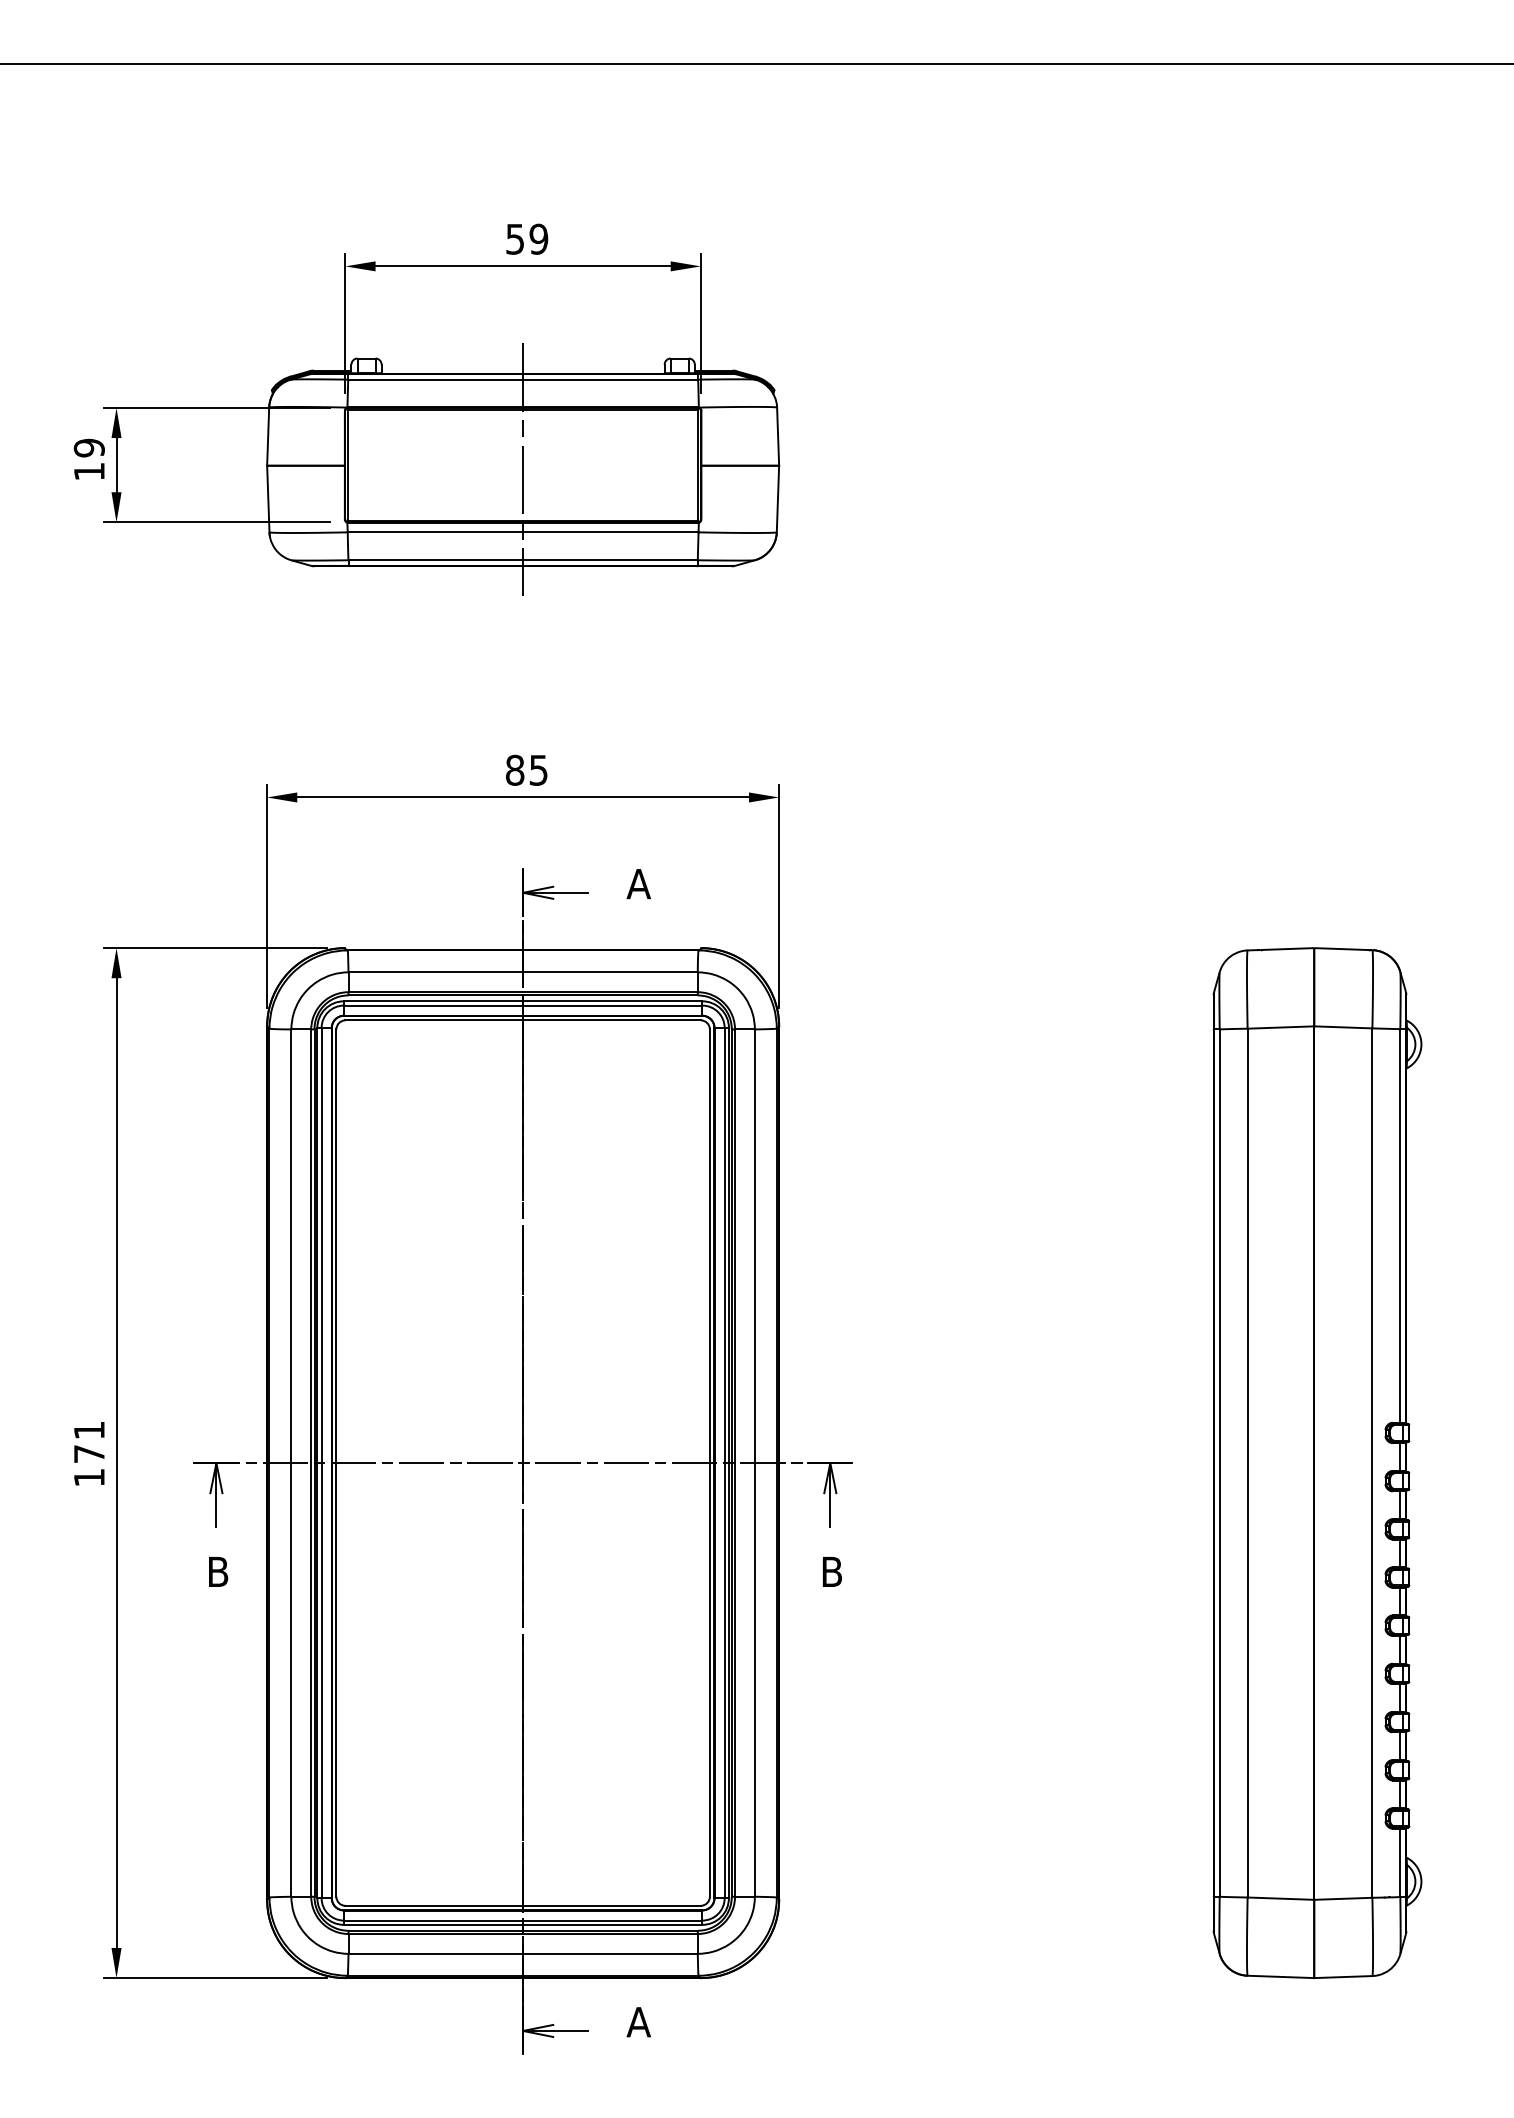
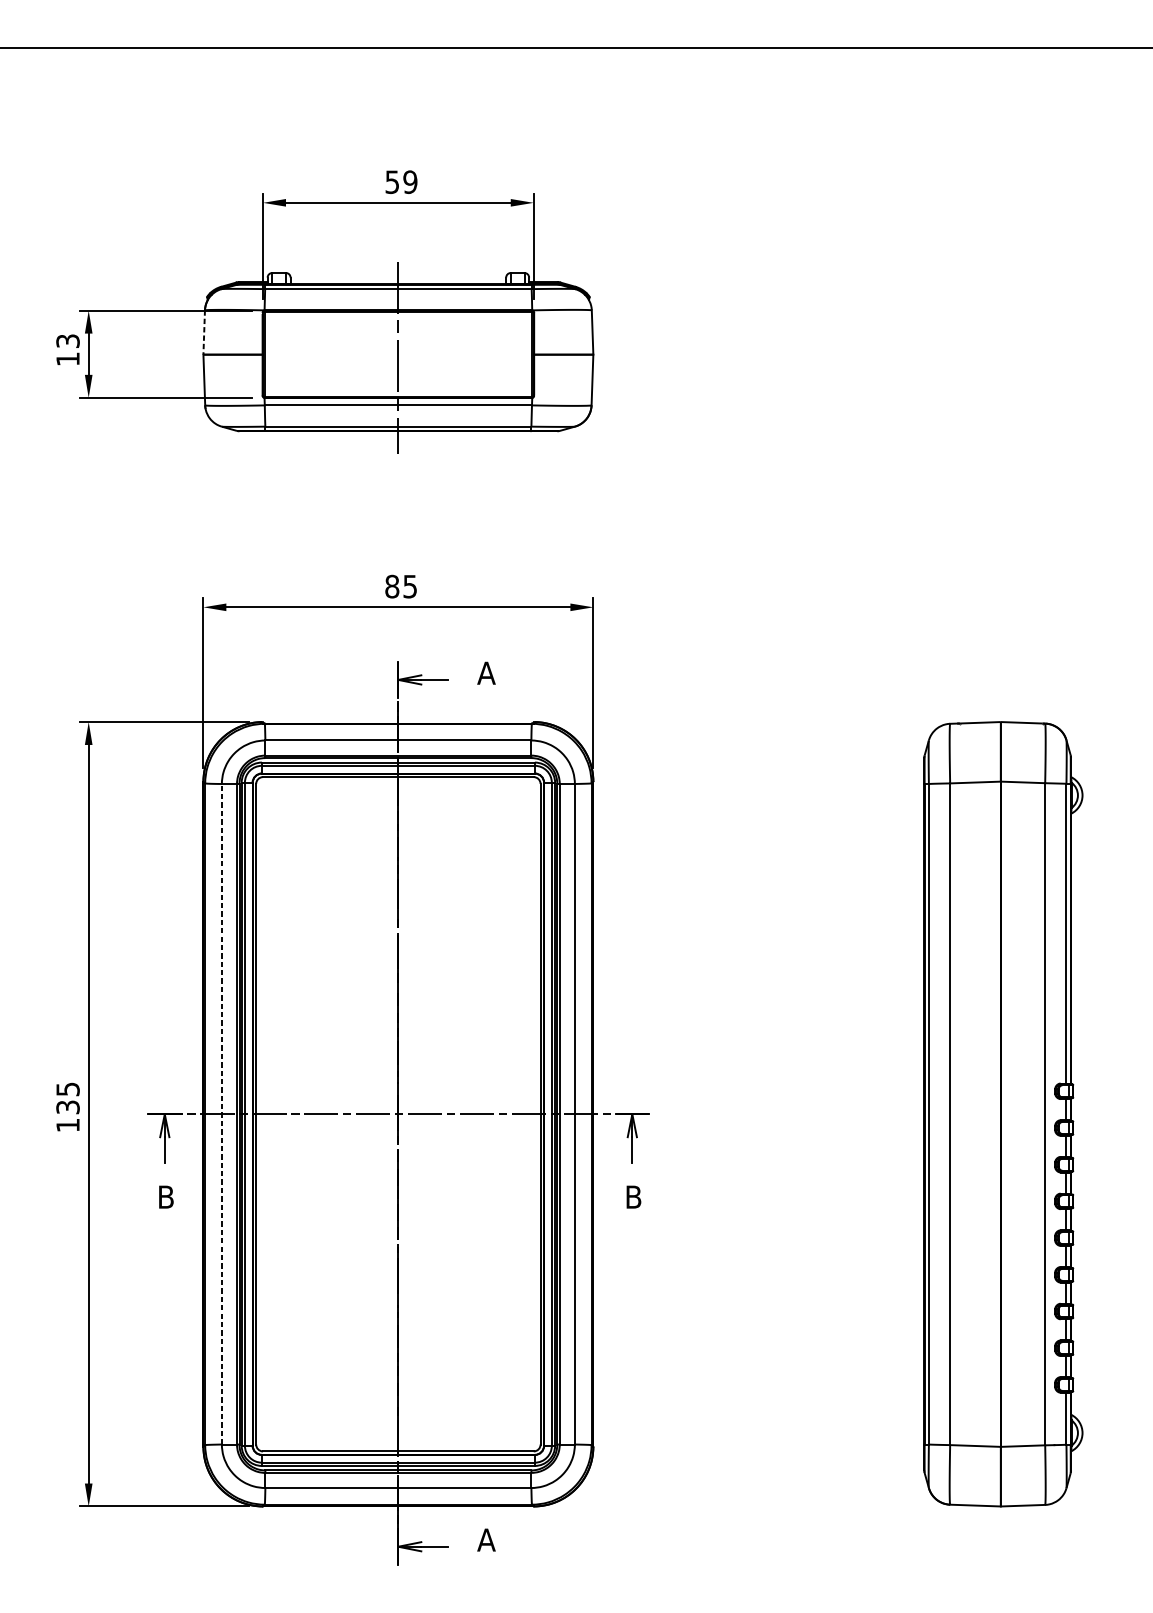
line: (268, 437) -> (204, 333), solid -> dashed
text: (89, 447) -> (68, 340), 19 -> 13
text: (88, 1441) -> (67, 1097), 171 -> 135
line: (291, 1463) -> (221, 1114), solid -> dashed

